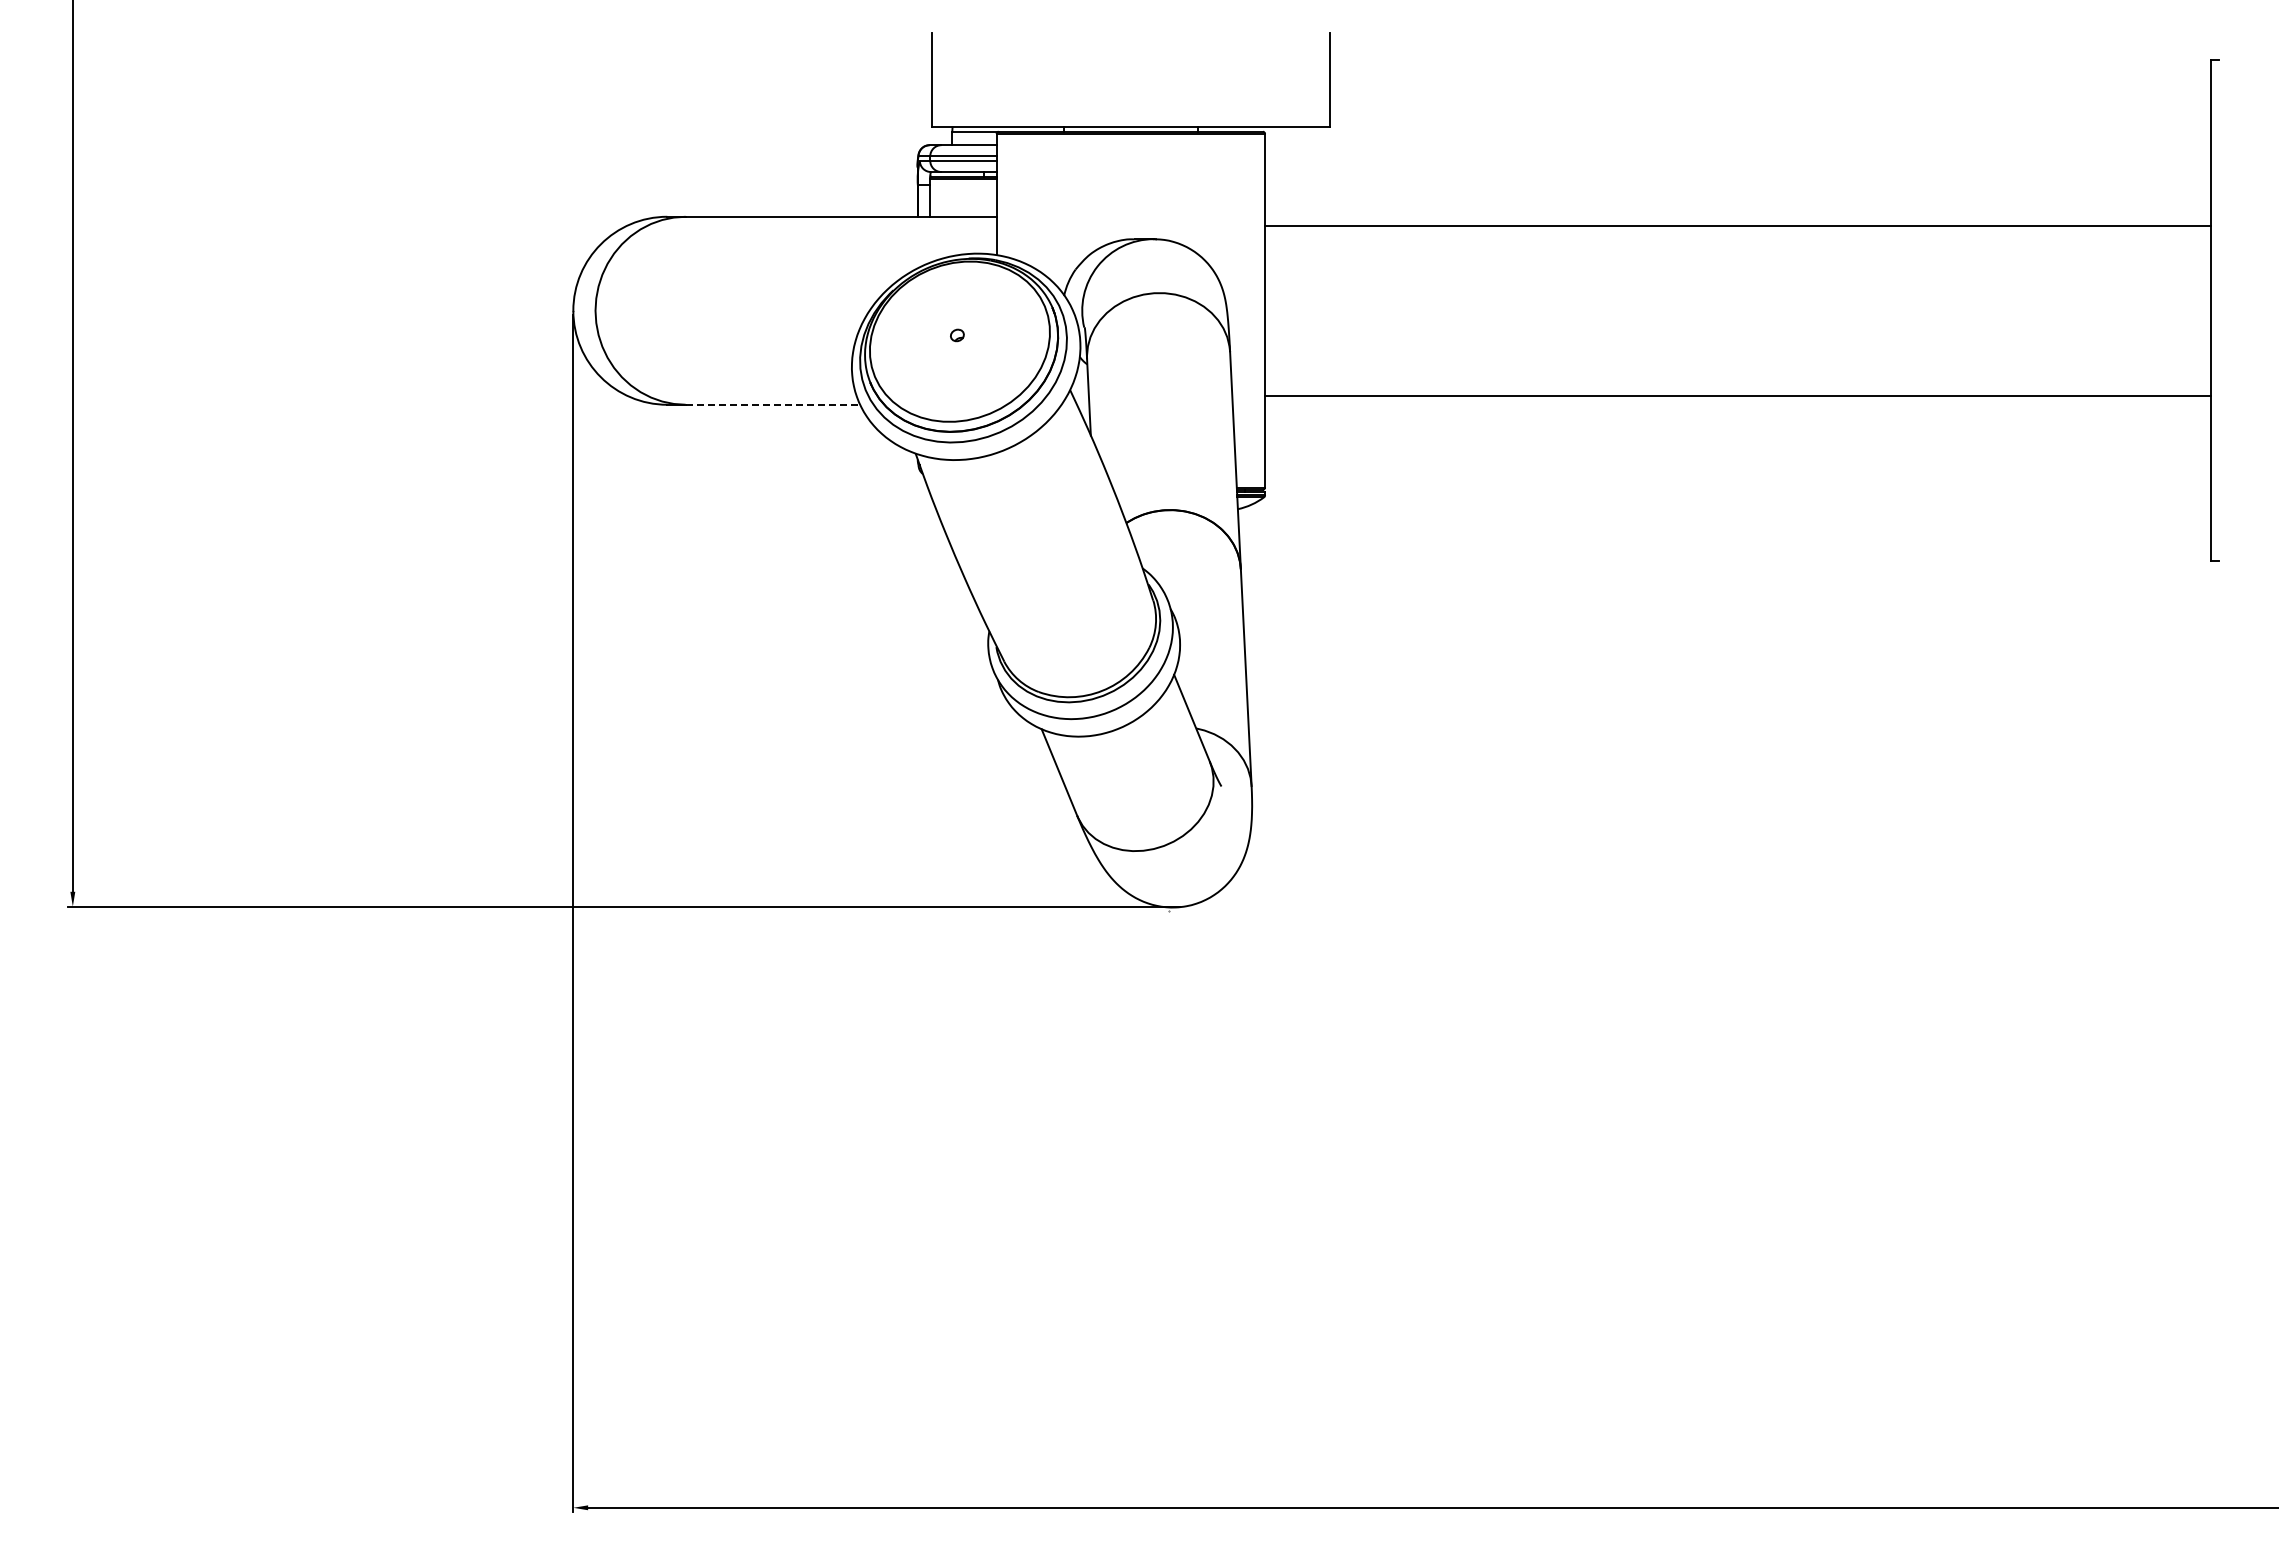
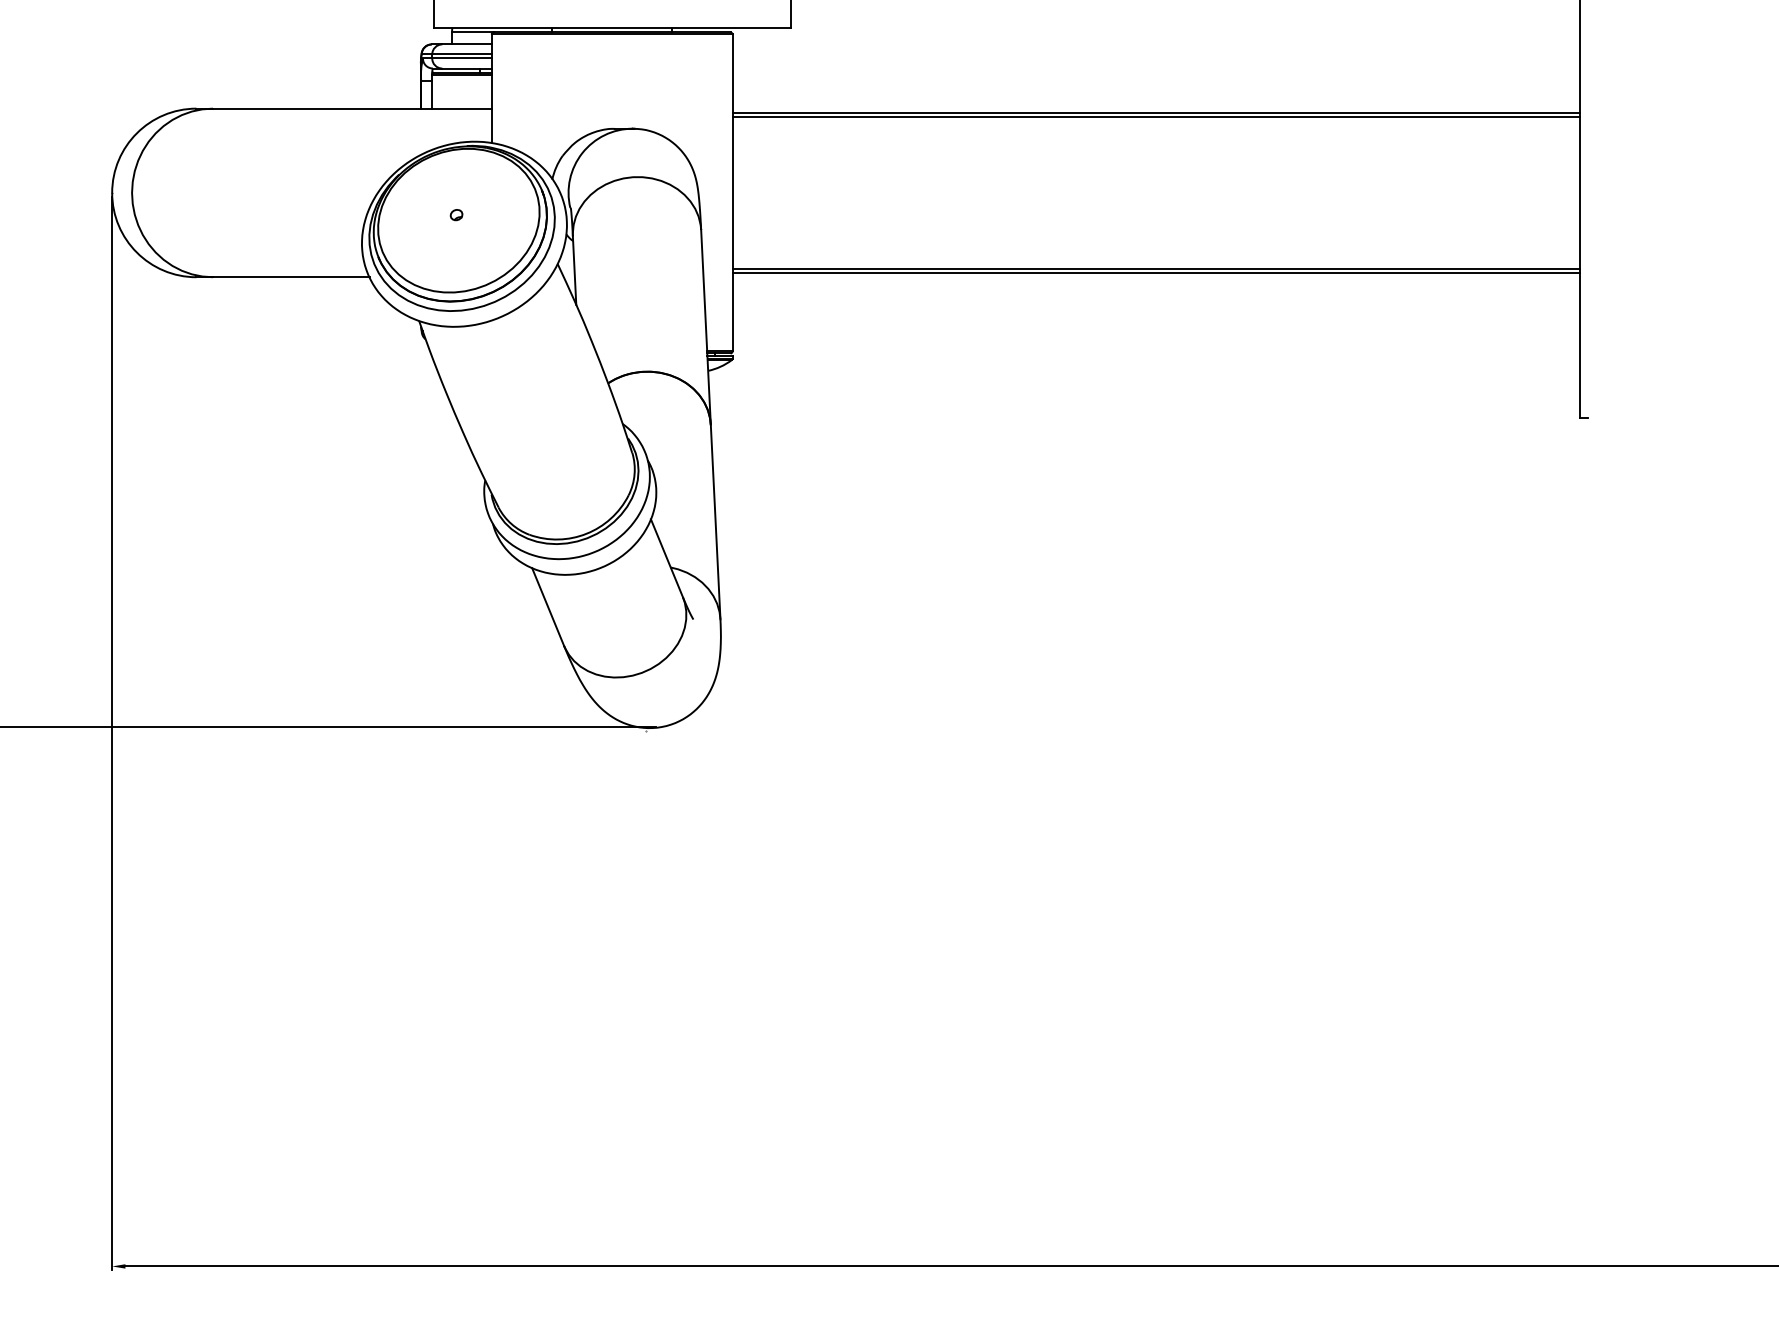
line: (1737, 221) -> (1156, 112), added
line: (1737, 400) -> (1156, 273), added
line: (773, 404) -> (291, 276), dashed -> solid

